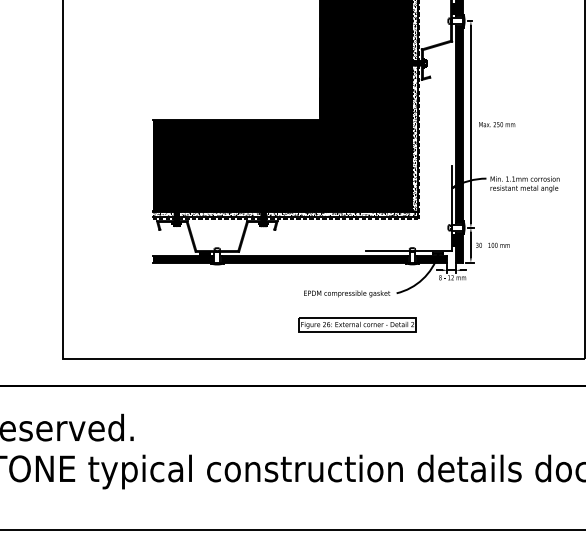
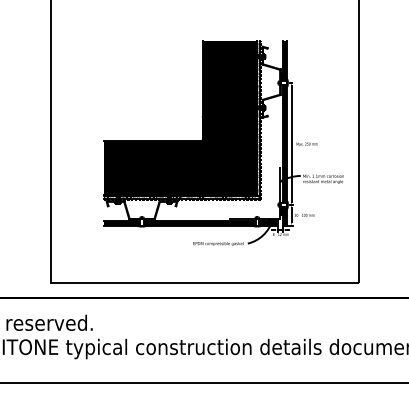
part: (357, 325) -> (224, 262), removed

